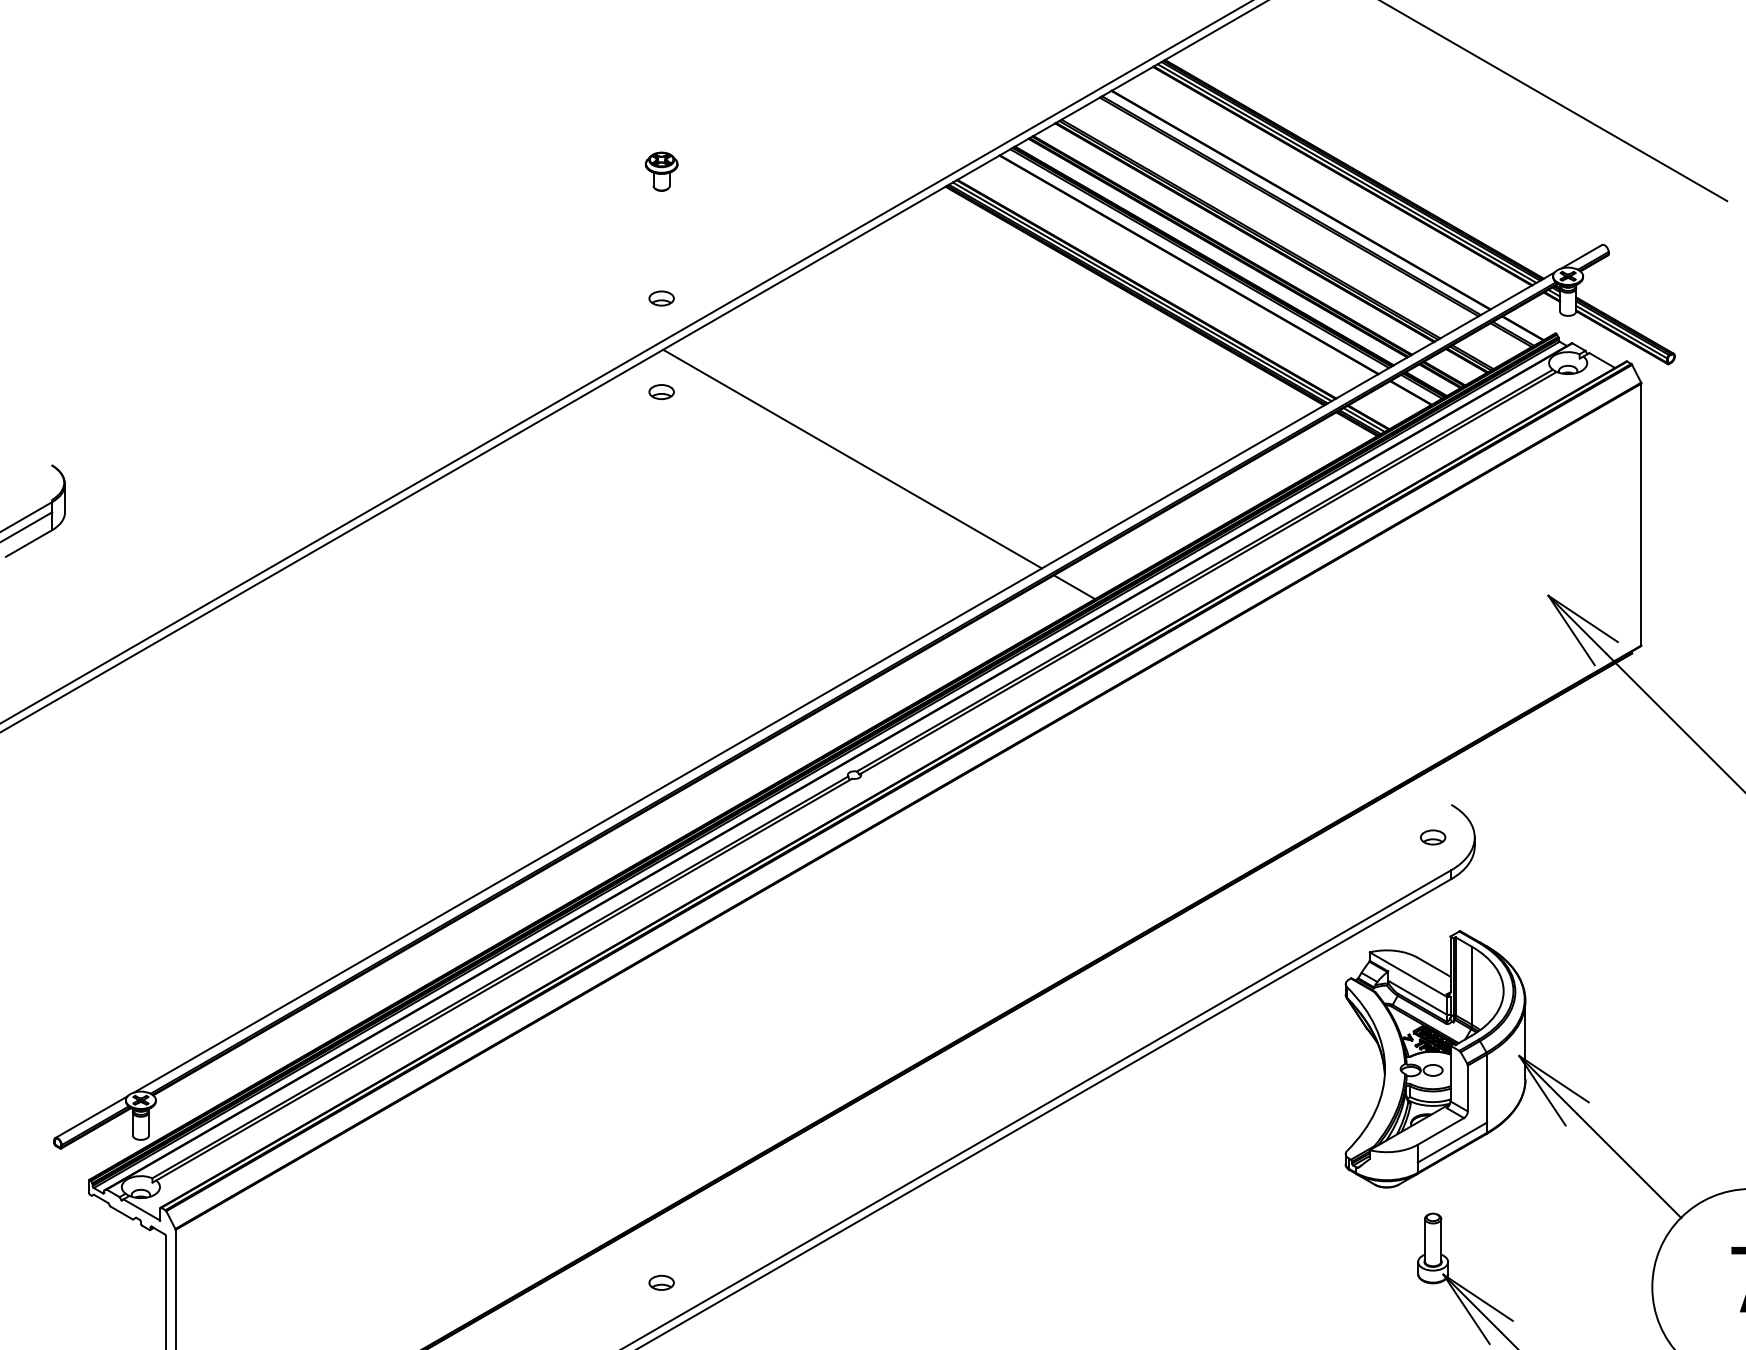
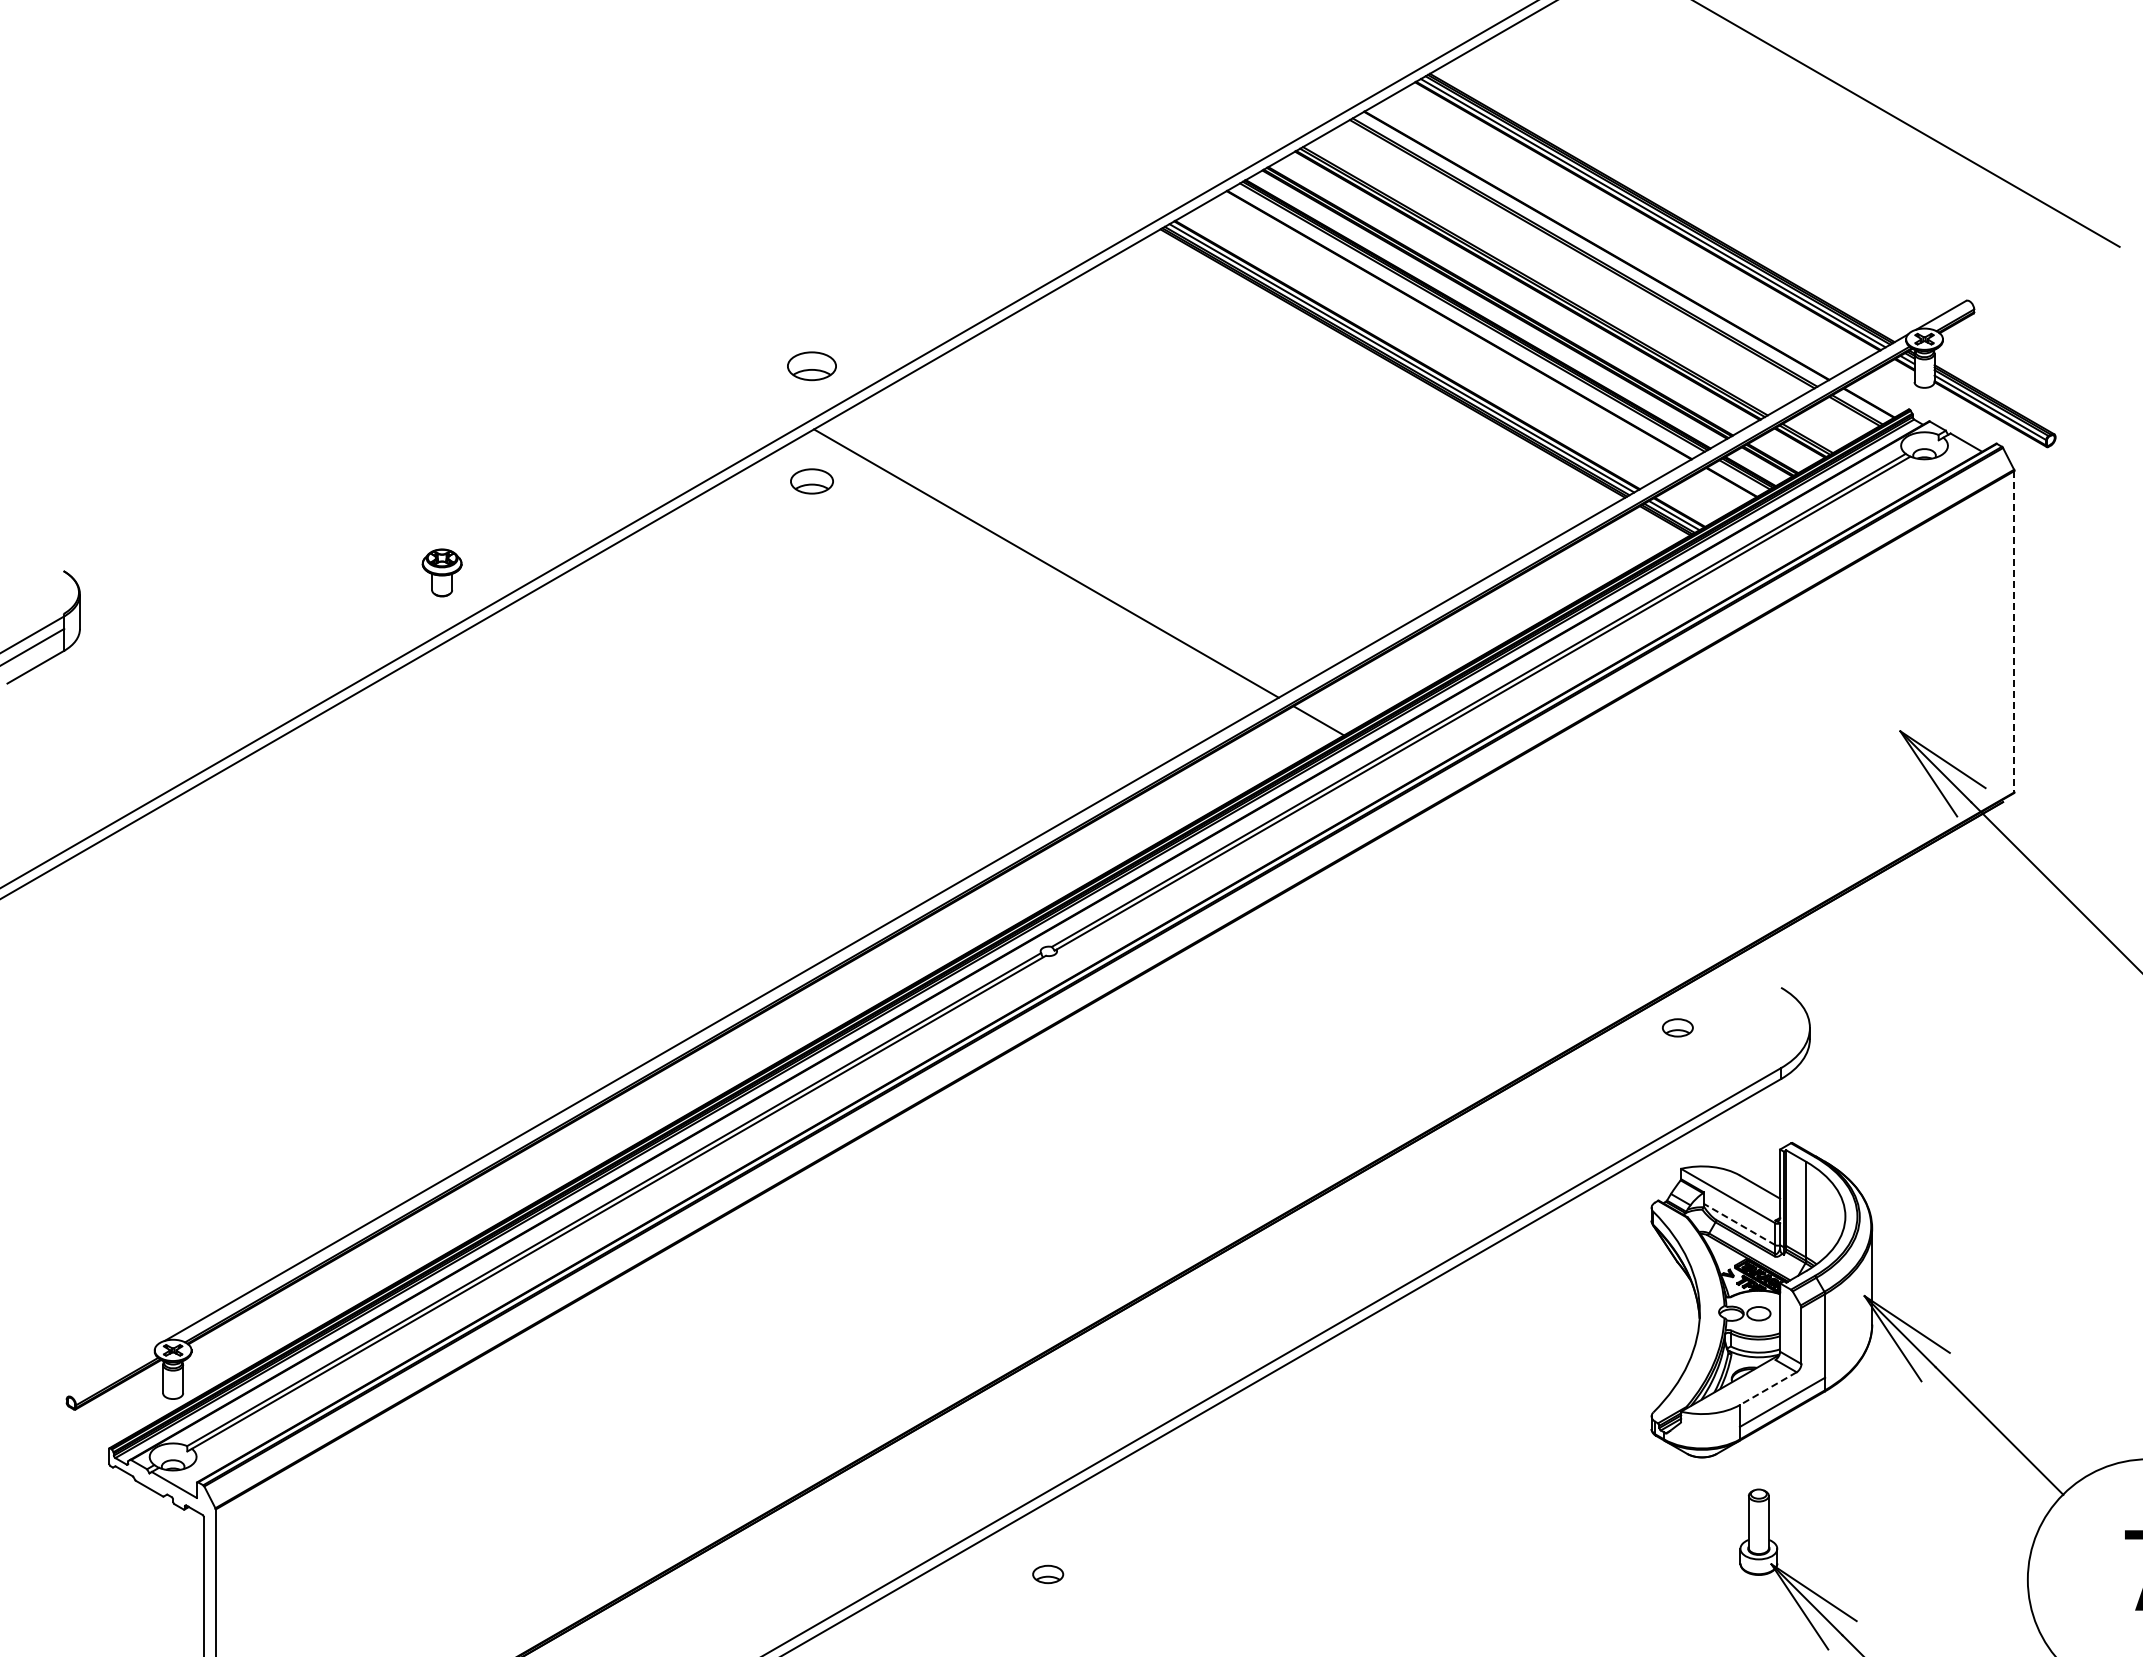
part: (661, 171) -> (441, 572), moved
part: (661, 298) -> (812, 366), size x1.6
part: (661, 391) -> (812, 480), size x1.4
line: (1641, 514) -> (2014, 631), solid -> dashed
part: (1432, 837) -> (1677, 1027), moved
line: (1417, 997) -> (1739, 1224), solid -> dashed
line: (91, 1116) -> (112, 1370), removed
line: (1440, 1131) -> (1768, 1388), solid -> dashed
part: (661, 1282) -> (1048, 1574), moved

